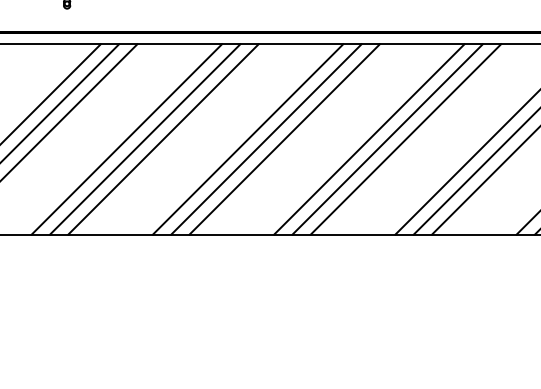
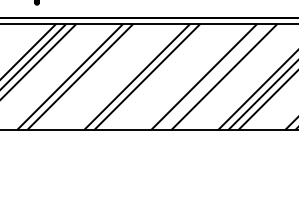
line: (161, 138) -> (89, 76), removed
line: (283, 138) -> (156, 76), removed
line: (386, 138) -> (213, 76), removed

